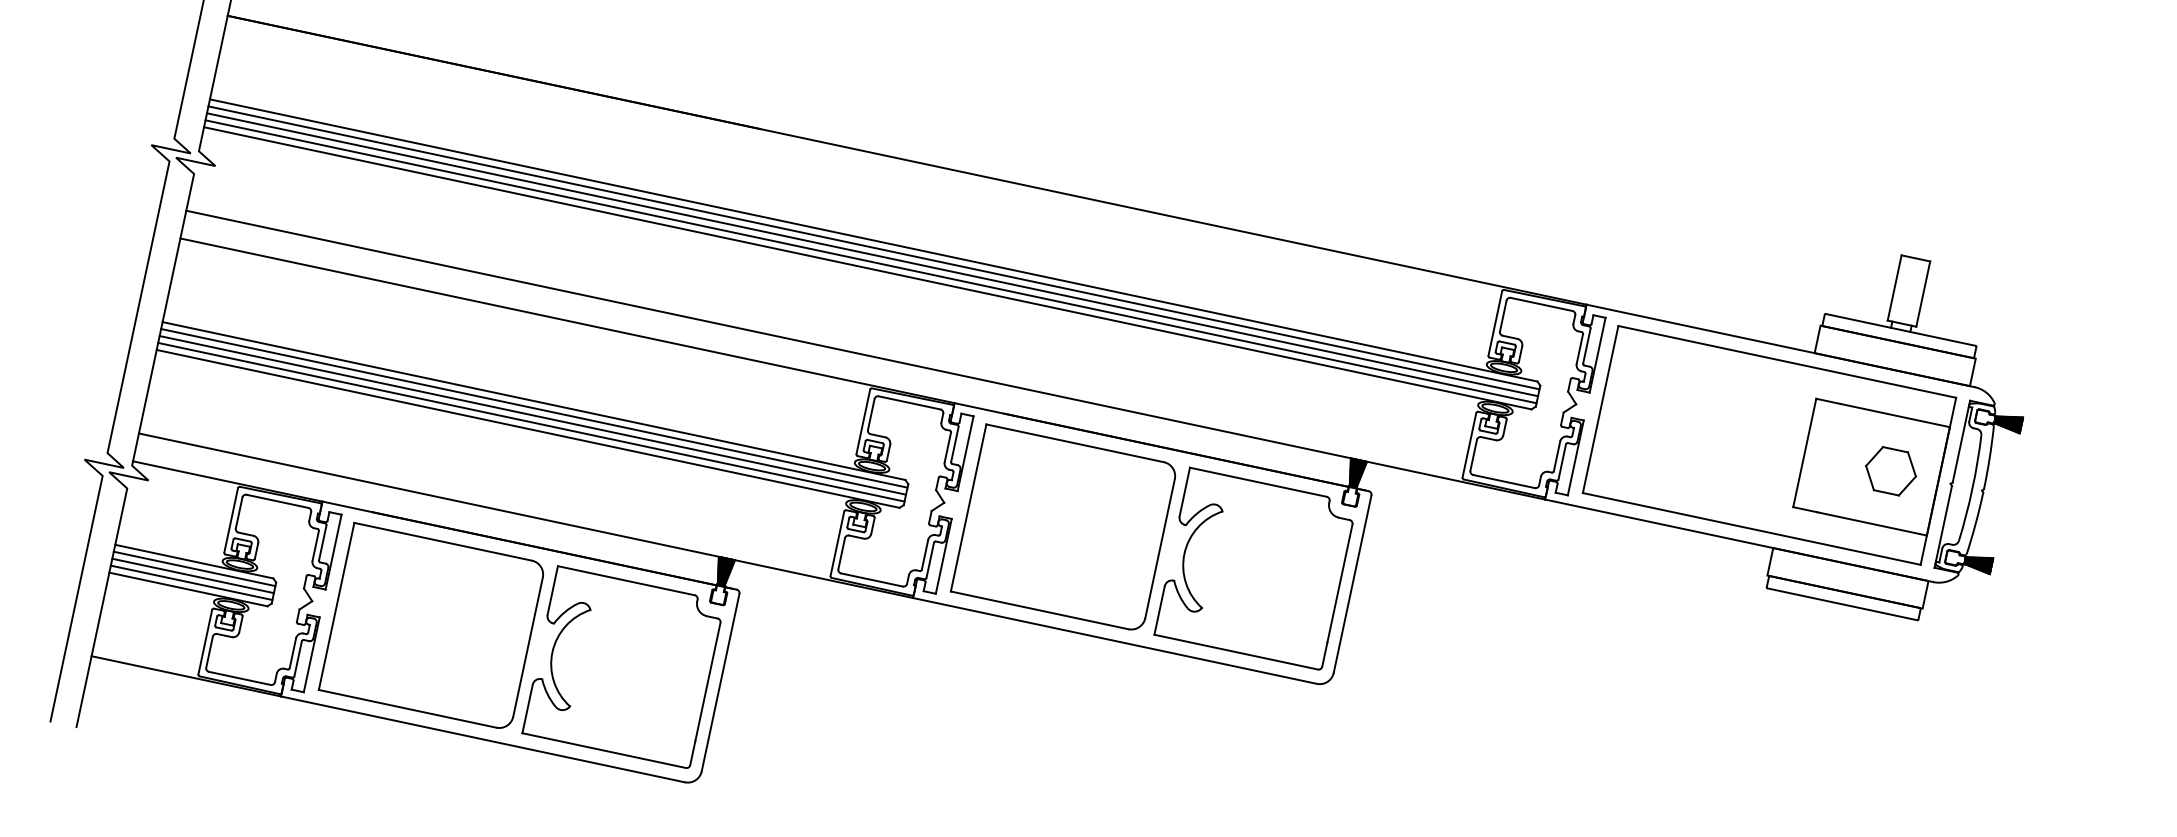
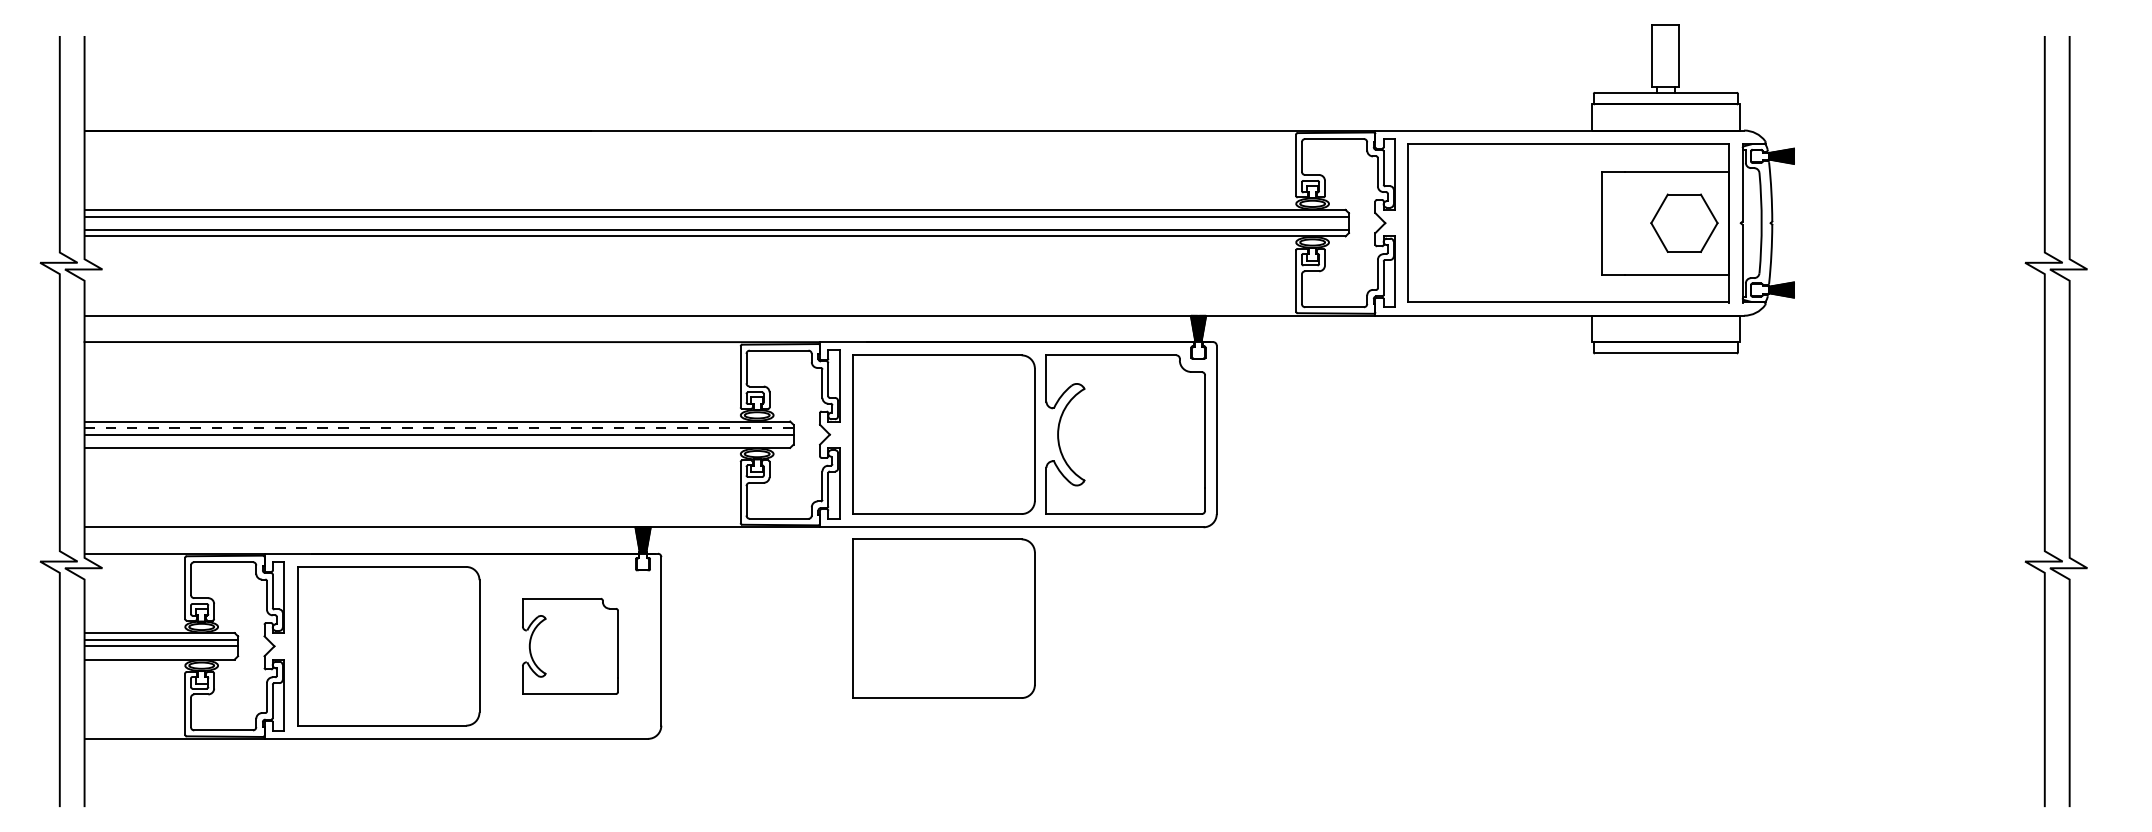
line: (872, 255) -> (716, 223), removed
line: (534, 408) -> (439, 428), solid -> dashed
line: (530, 422) -> (438, 441), removed
part: (1890, 470) -> (1683, 222), size x1.4
line: (191, 582) -> (161, 652), removed
part: (623, 667) -> (570, 646), size x0.6
part: (1022, 721) -> (943, 618), added

